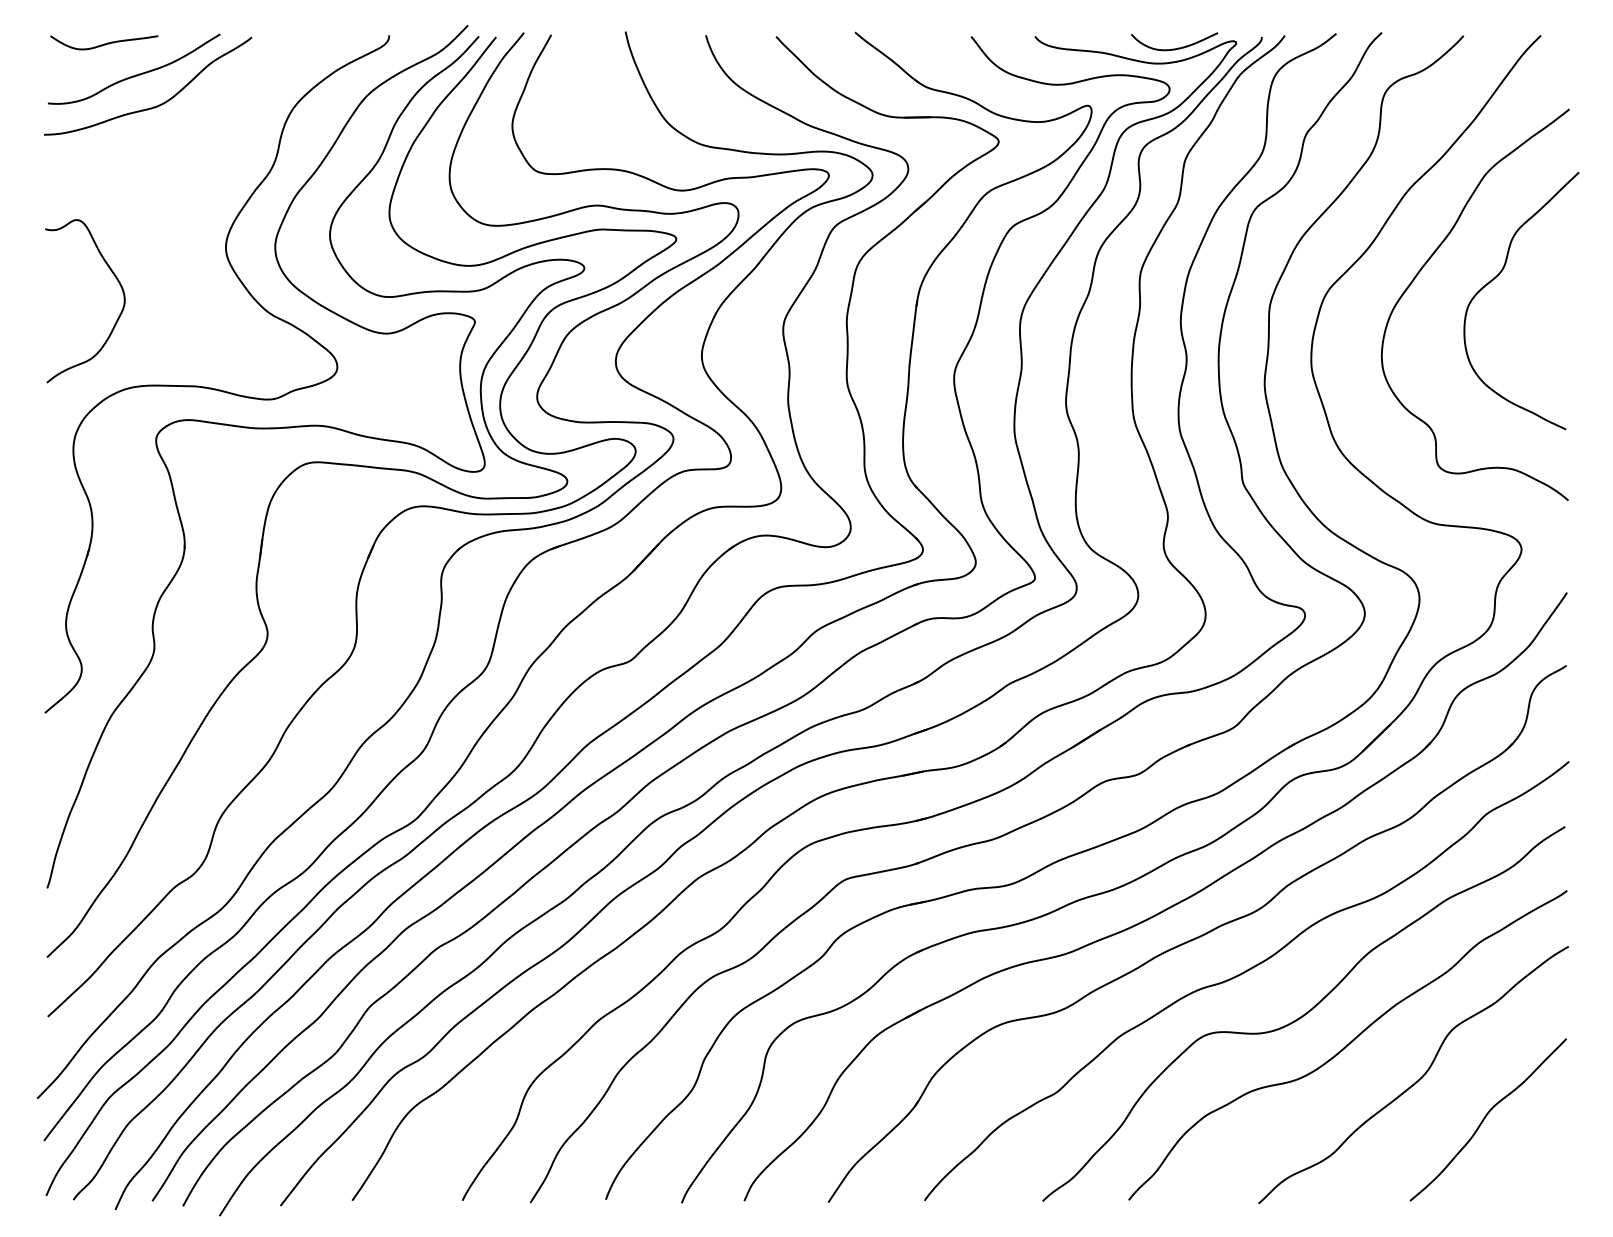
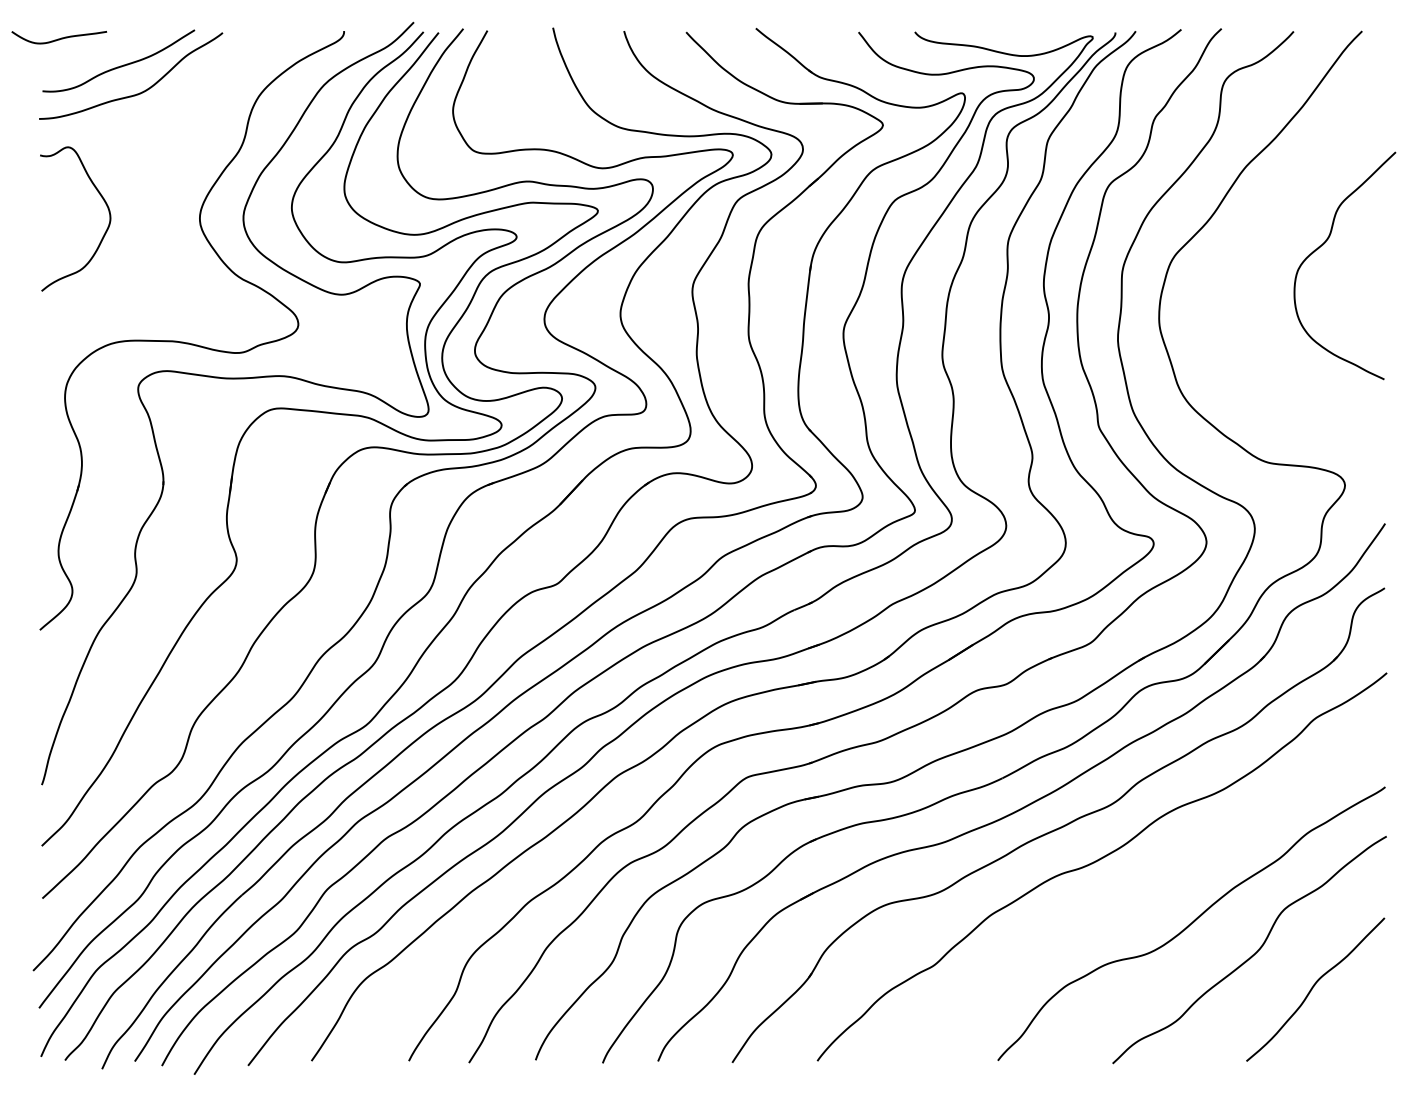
curve: (104, 43) -> (59, 38), moved
curve: (1173, 48) -> (1037, 42), removed
curve: (1424, 266) -> (1259, 235), removed
curve: (118, 316) -> (104, 232), moved
curve: (1303, 1014) -> (1152, 896), removed

